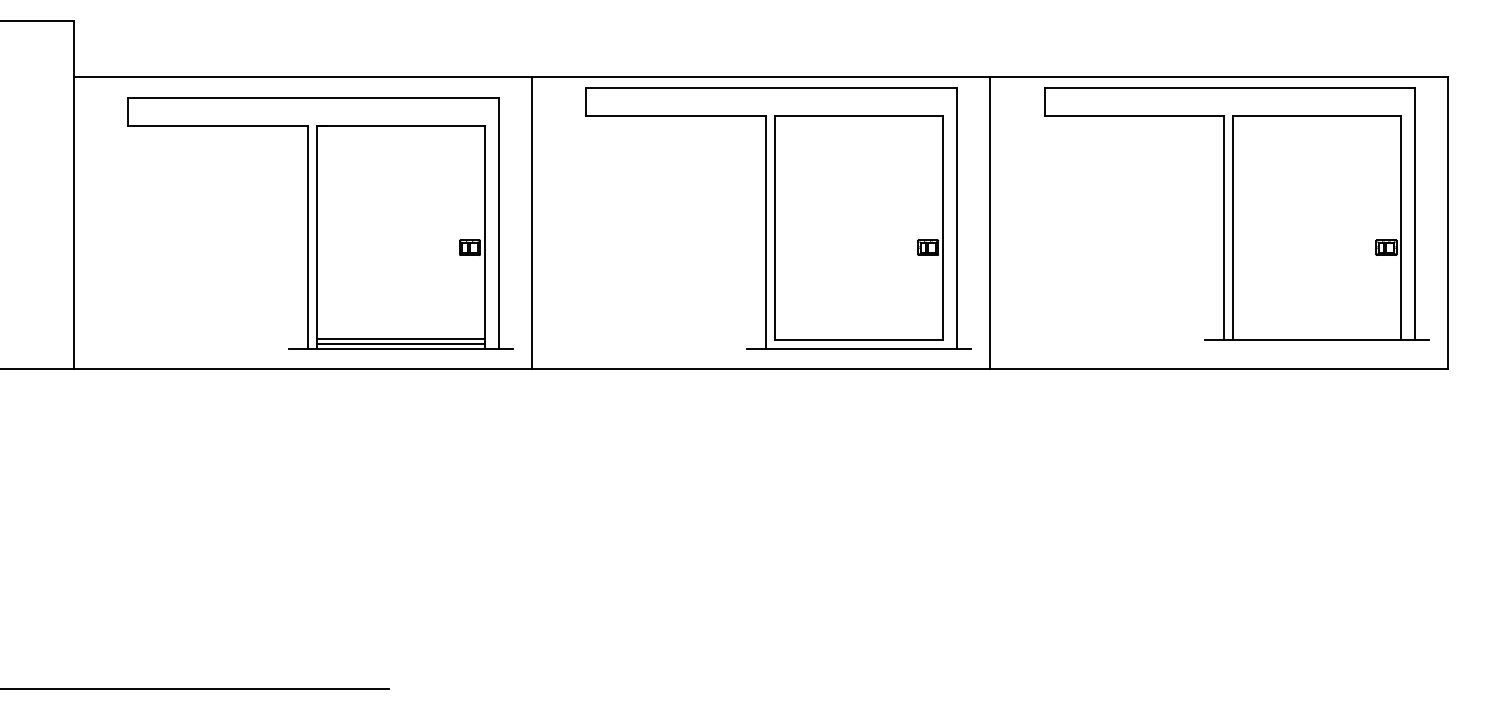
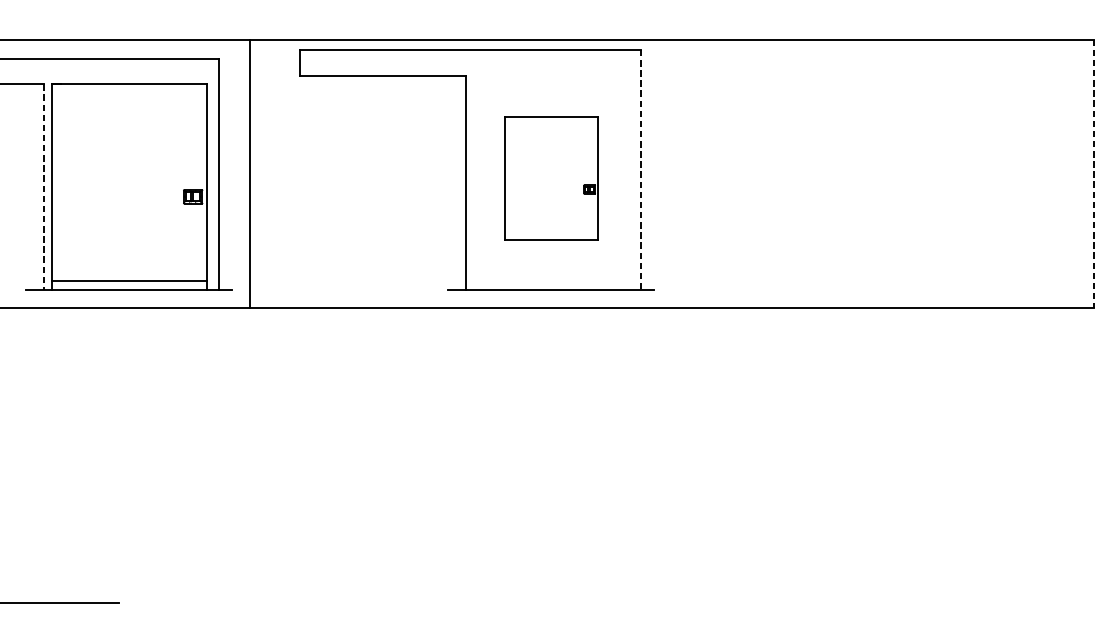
part: (1236, 213) -> (899, 165), removed
line: (956, 219) -> (641, 170), solid -> dashed
line: (989, 222) -> (671, 173), removed
line: (1448, 223) -> (1094, 174), solid -> dashed
part: (858, 227) -> (550, 178), size x0.6
line: (307, 237) -> (43, 187), solid -> dashed
line: (400, 344) -> (129, 285), removed

